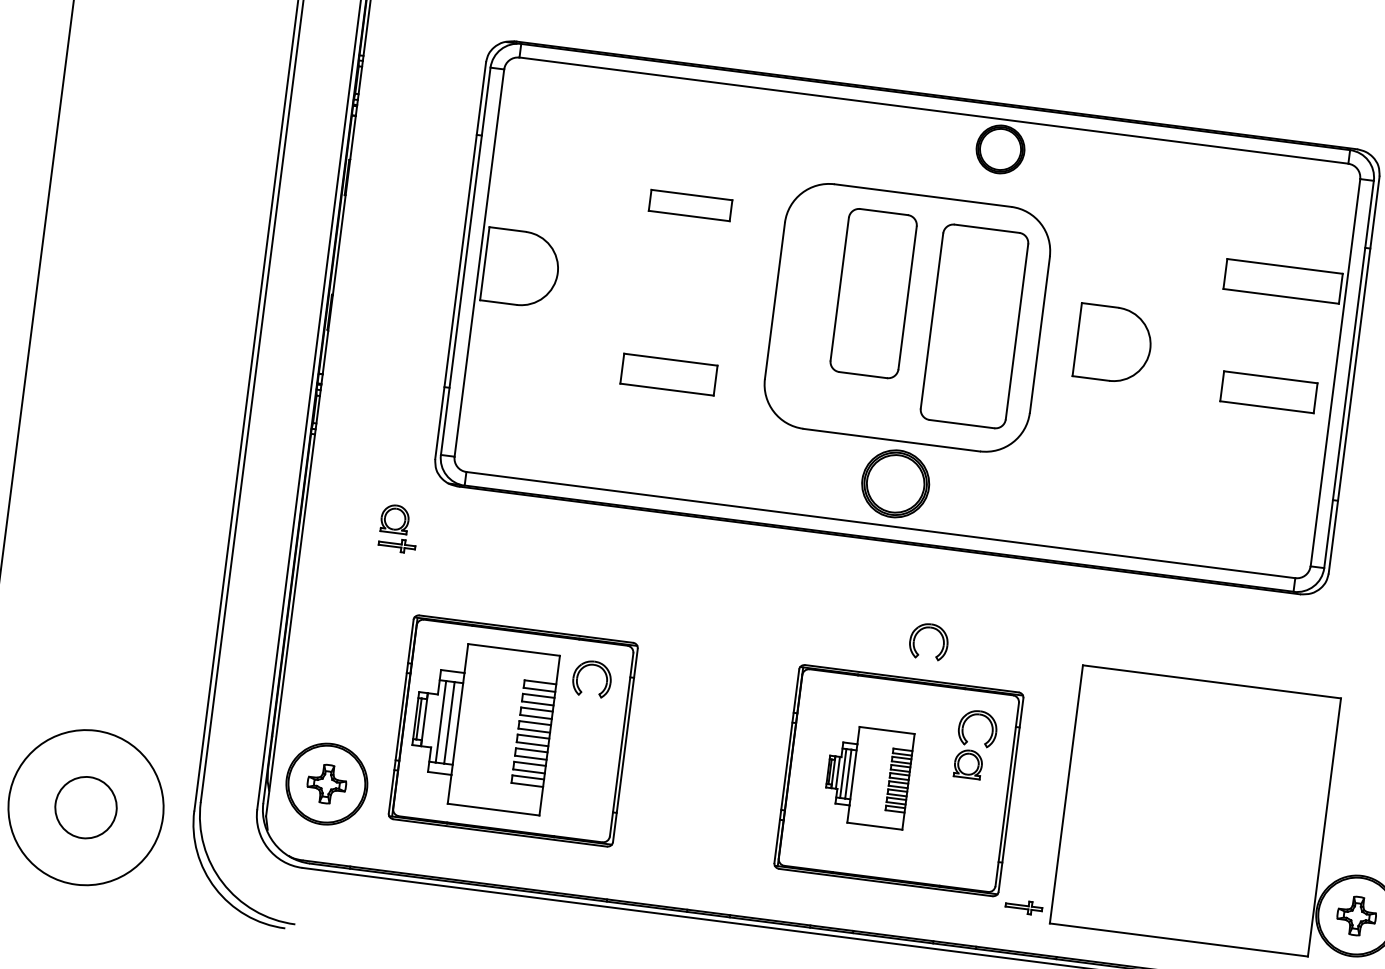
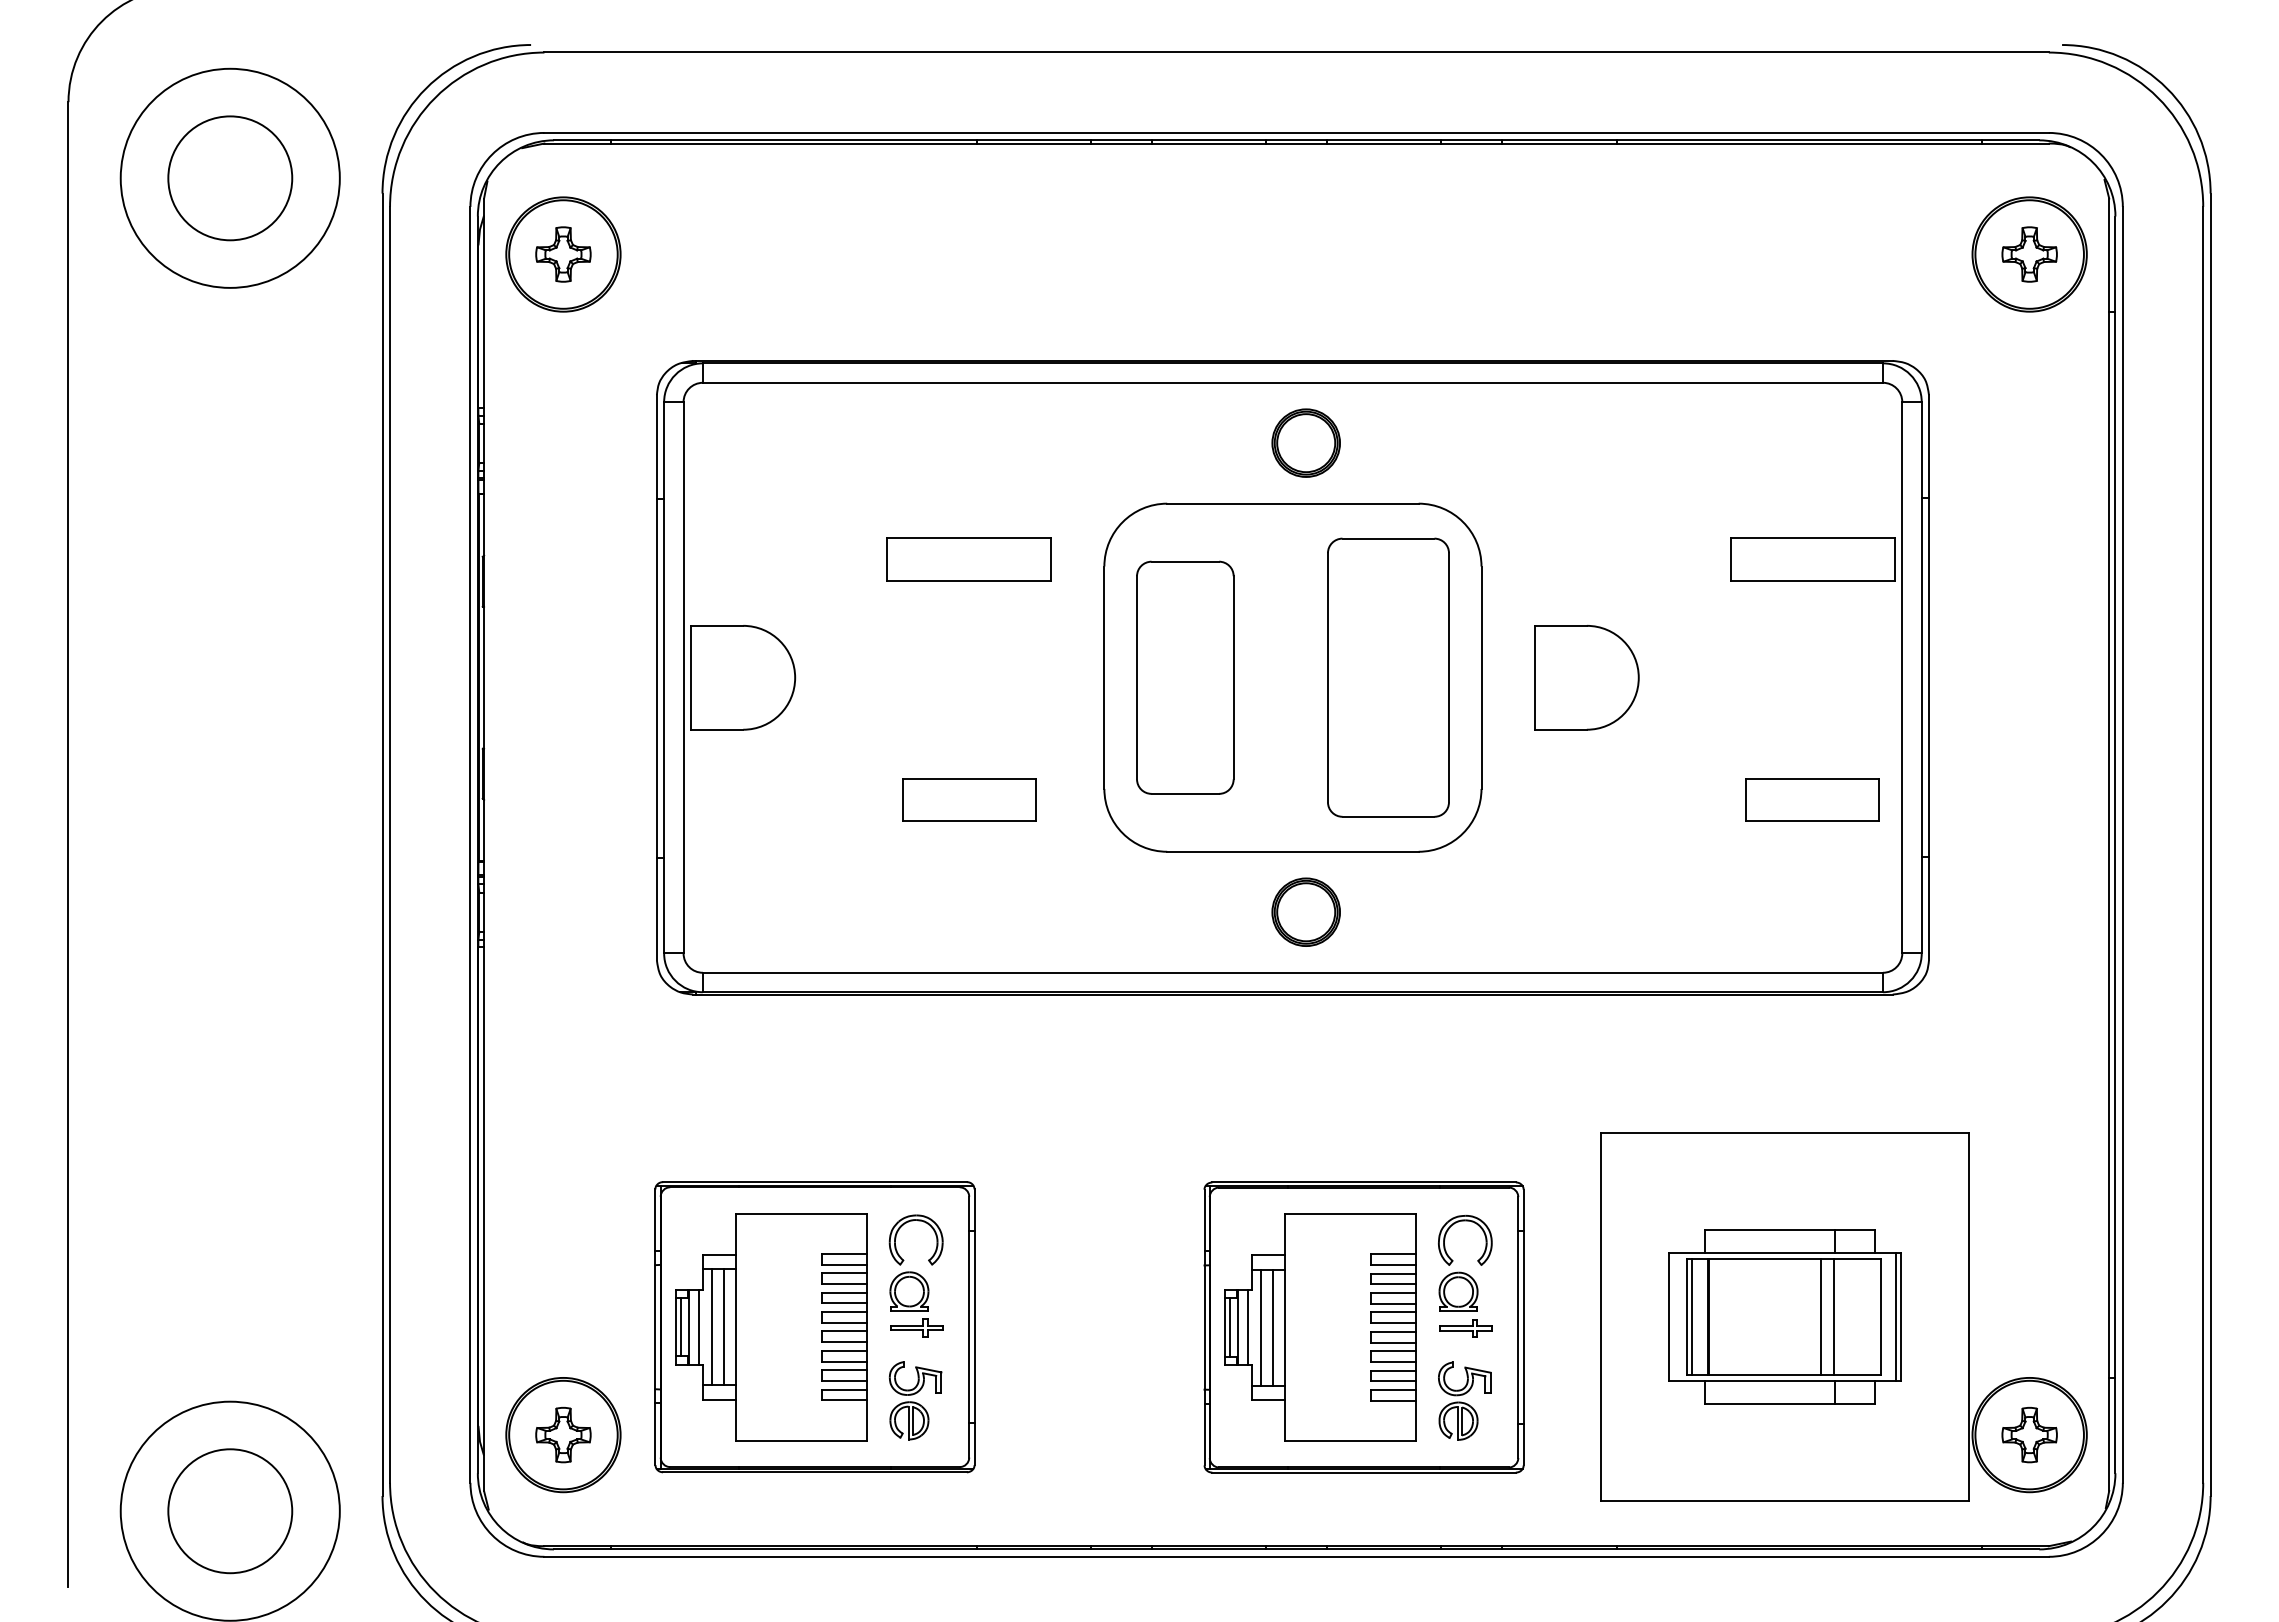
part: (1000, 148) -> (1305, 442), moved
part: (690, 205) -> (968, 559), size x1.43
part: (873, 293) -> (1185, 677), moved
part: (1268, 391) -> (1812, 799), moved
part: (895, 483) -> (1305, 911), size x0.71
part: (398, 528) -> (916, 1304), moved
part: (934, 629) -> (1387, 1109), removed
line: (432, 720) -> (699, 1326), added
part: (868, 776) -> (1320, 1327), size x1.67
part: (577, 791) -> (915, 1400), added
circle: (86, 807) -> (230, 1511), size x1.43
part: (1195, 810) -> (1784, 1316), added
part: (962, 840) -> (1464, 1400), added
part: (1023, 907) -> (1465, 1328), moved

